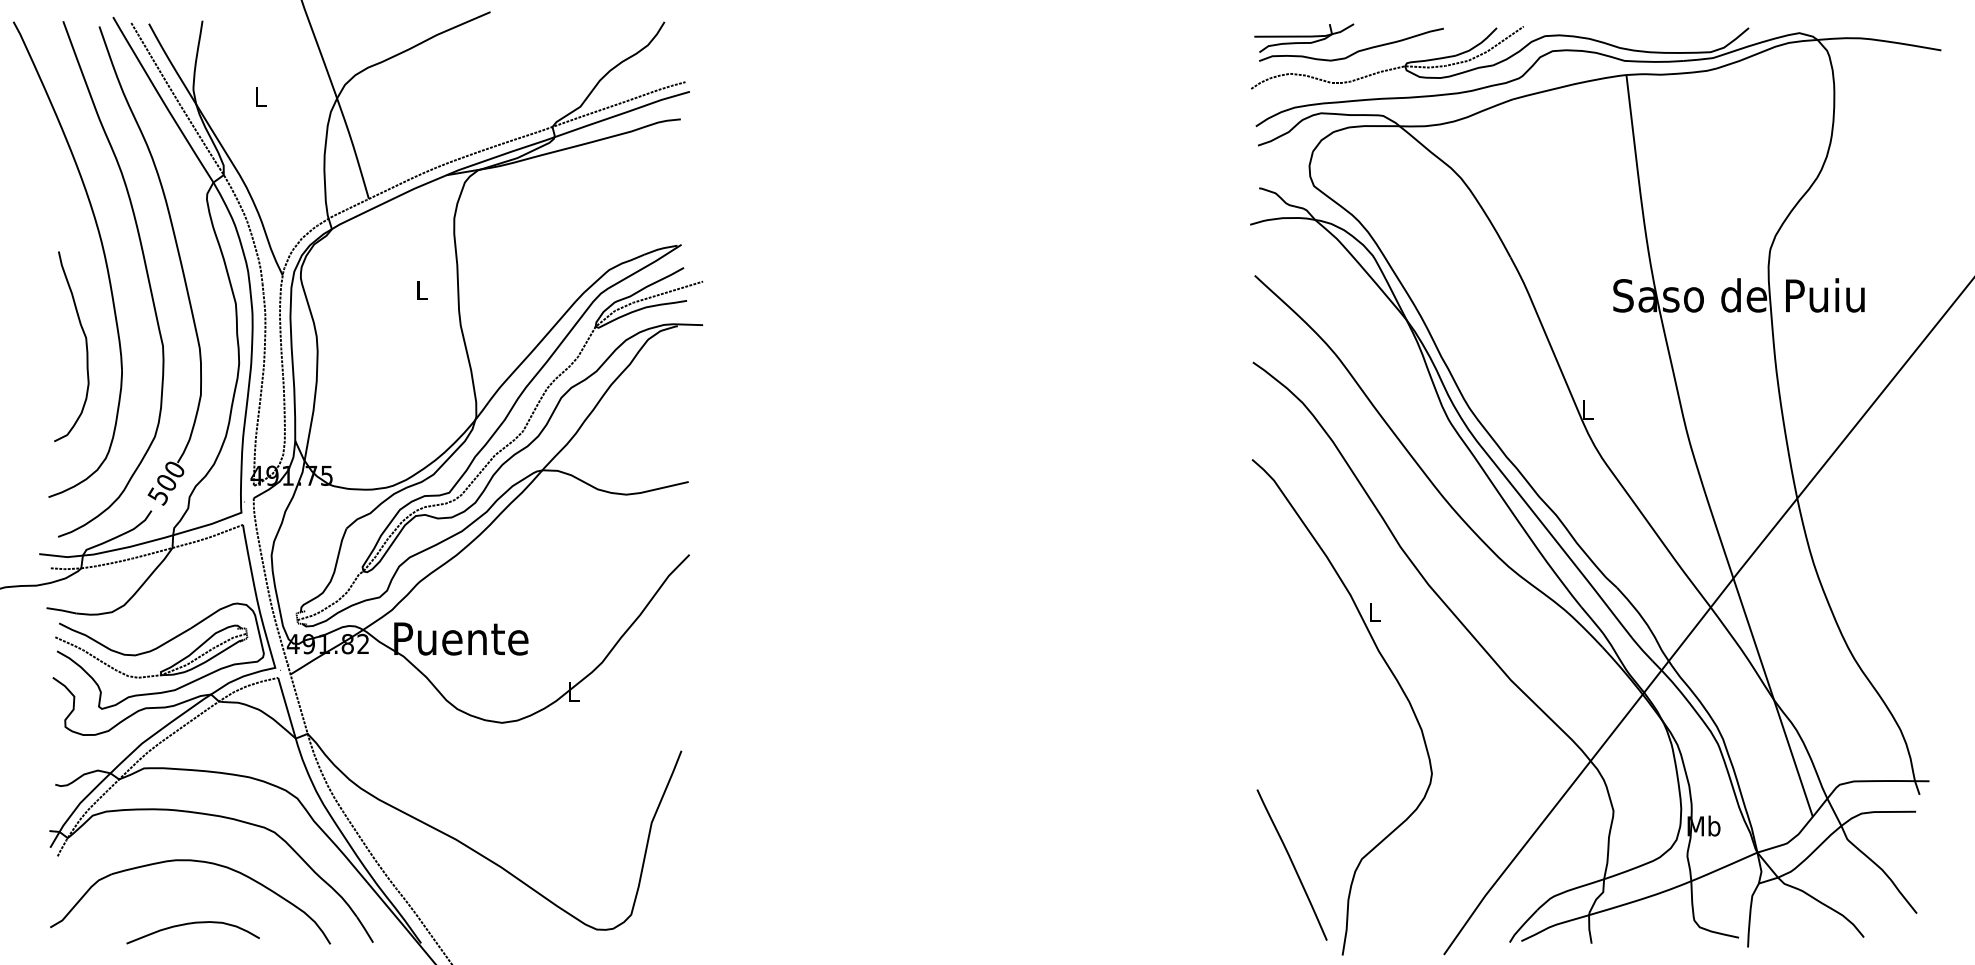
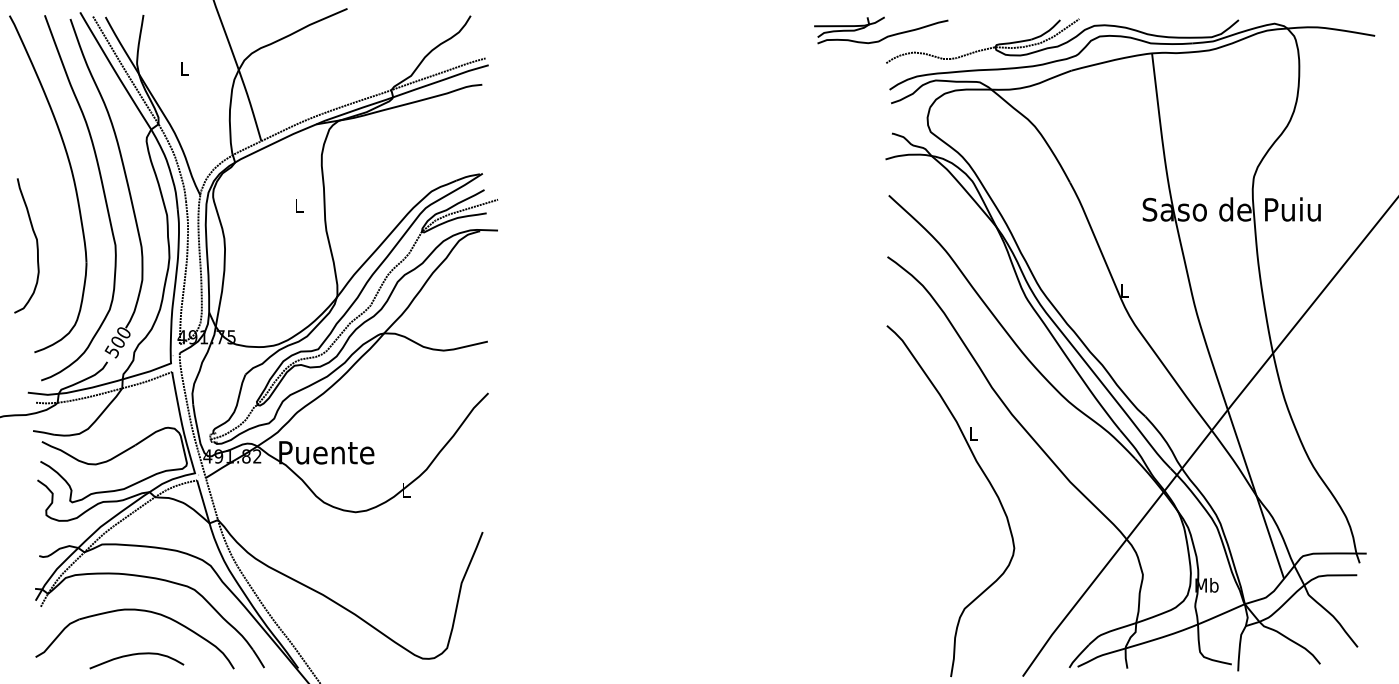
part: (1353, 52) -> (884, 37), moved
curve: (85, 345) -> (36, 244), moved
part: (161, 670) -> (114, 475), removed
curve: (1291, 863) -> (914, 611), removed

